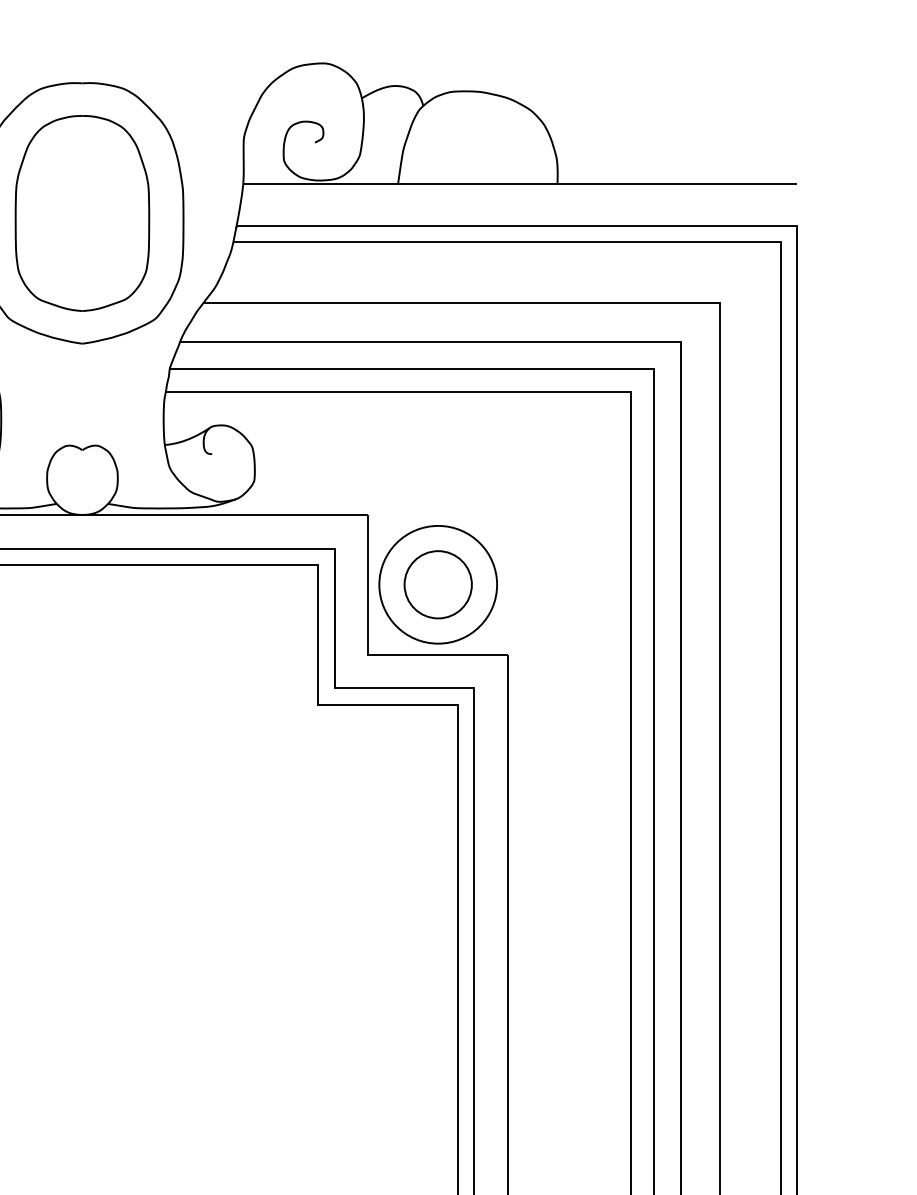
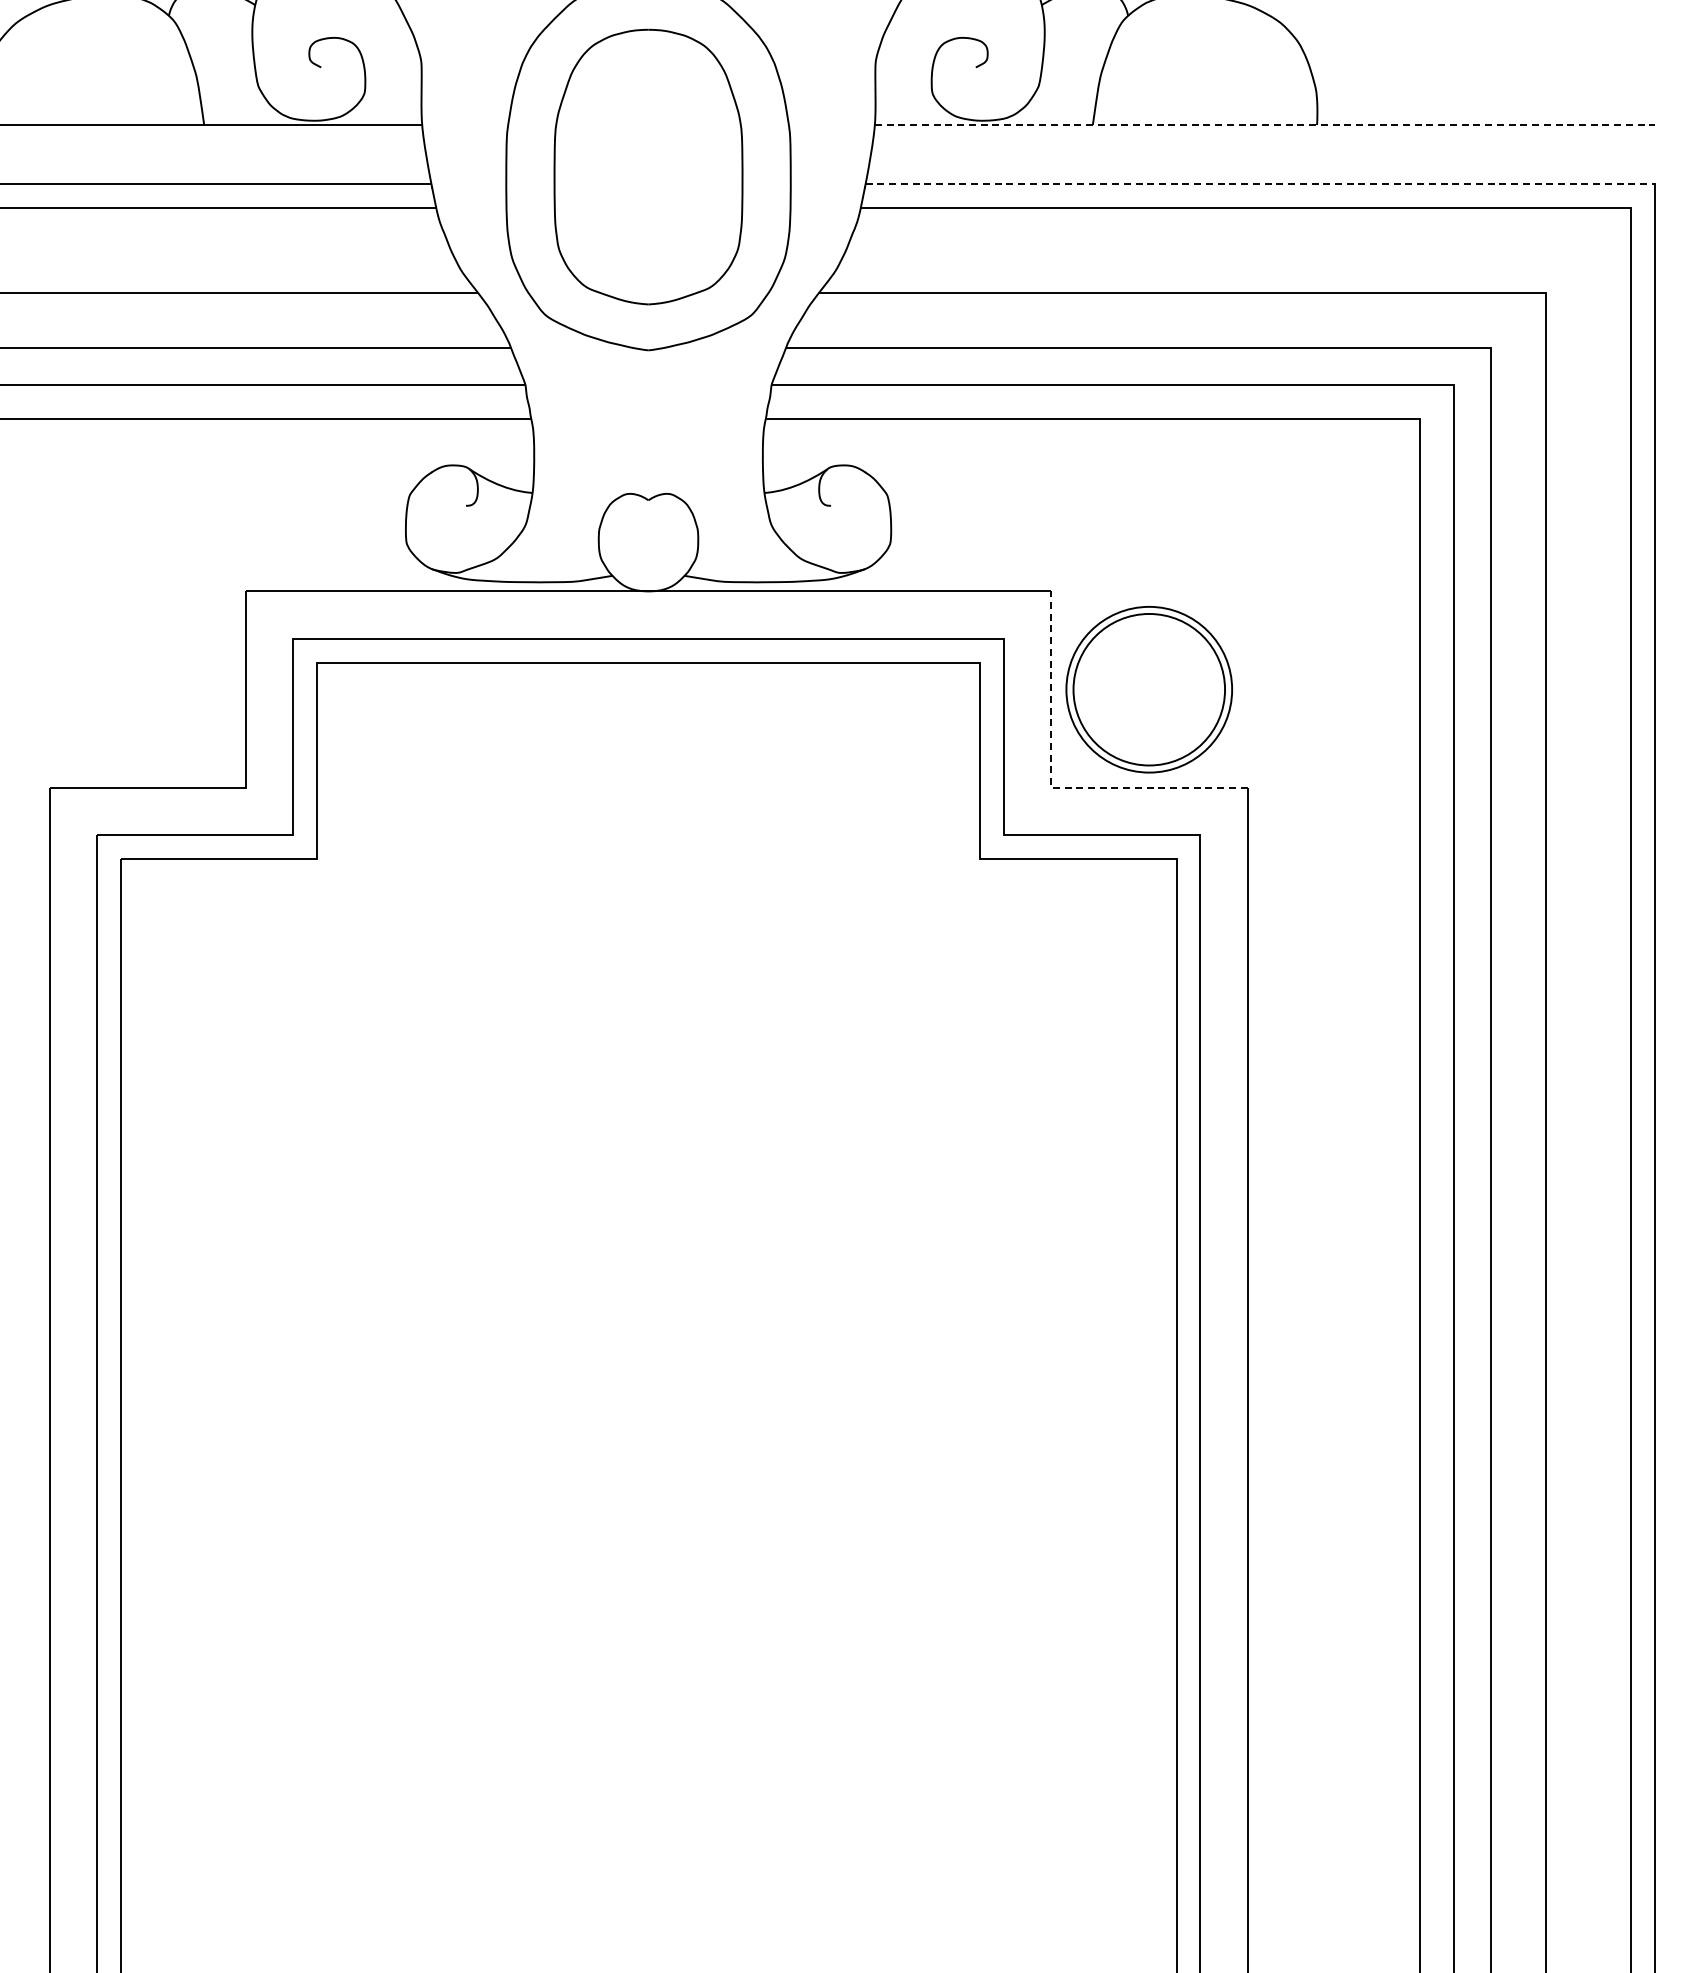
line: (520, 183) -> (1264, 125), solid -> dashed
line: (517, 225) -> (1260, 184), solid -> dashed
circle: (437, 584) -> (1148, 689), size x1.6
line: (368, 654) -> (1051, 787), solid -> dashed

